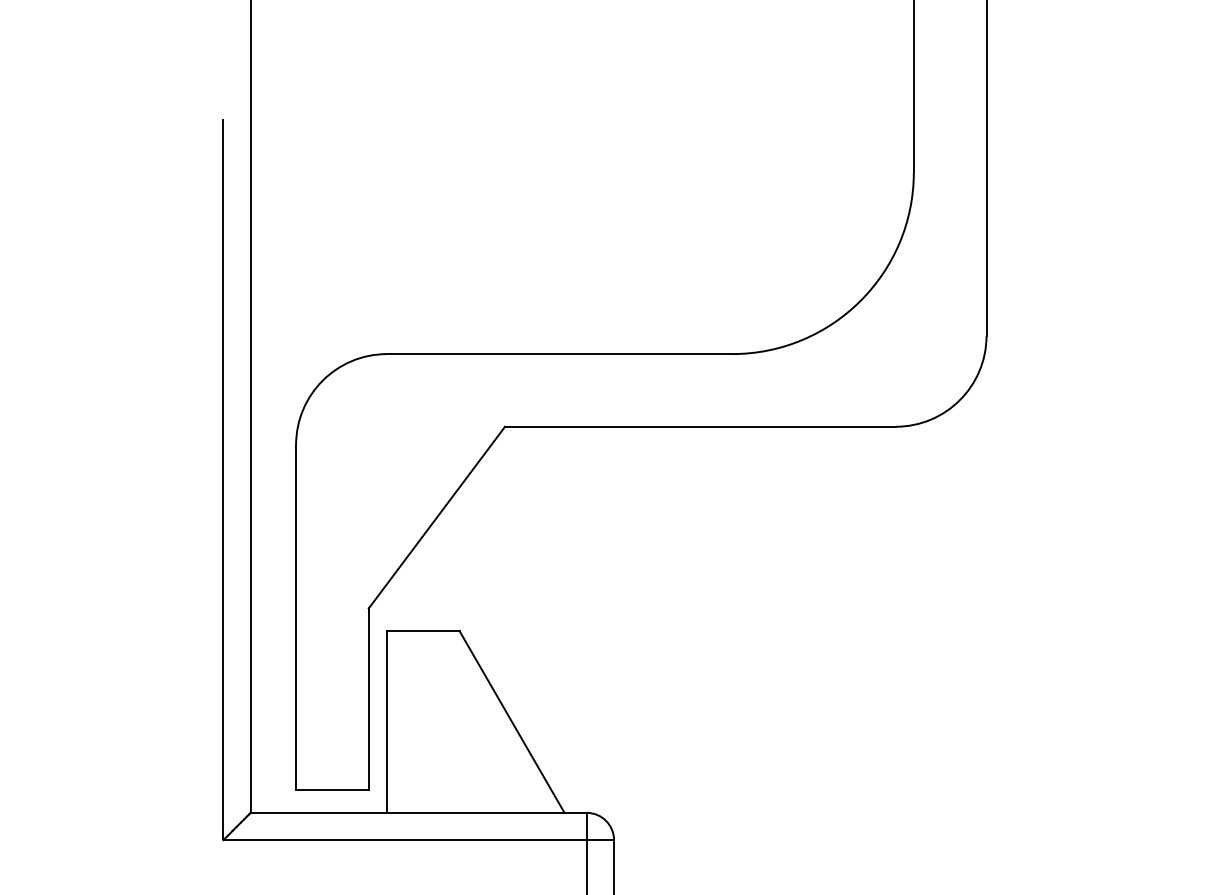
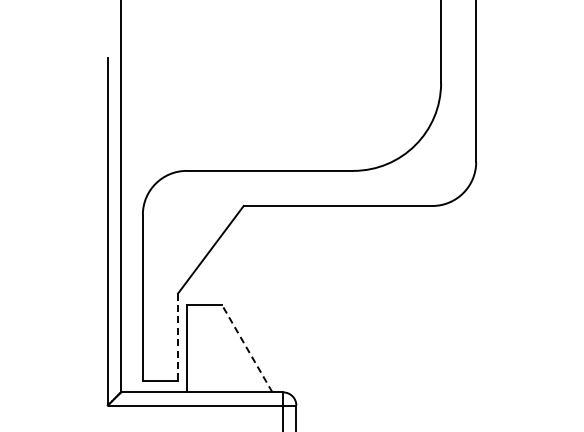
line: (367, 699) -> (177, 337), solid -> dashed
line: (512, 721) -> (247, 348), solid -> dashed

